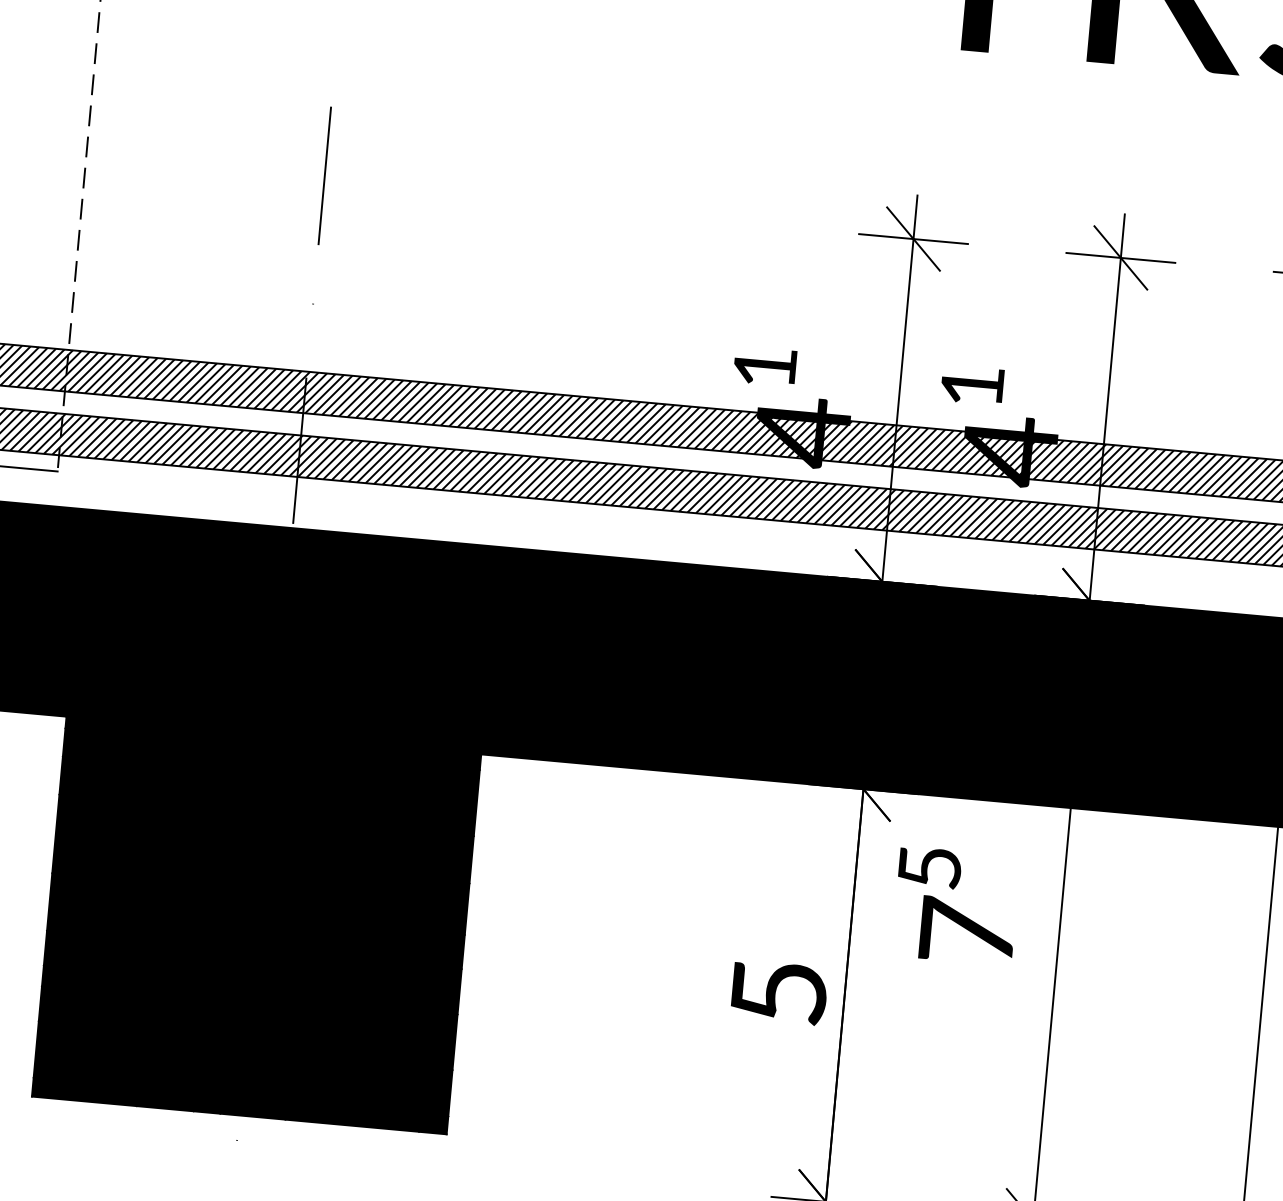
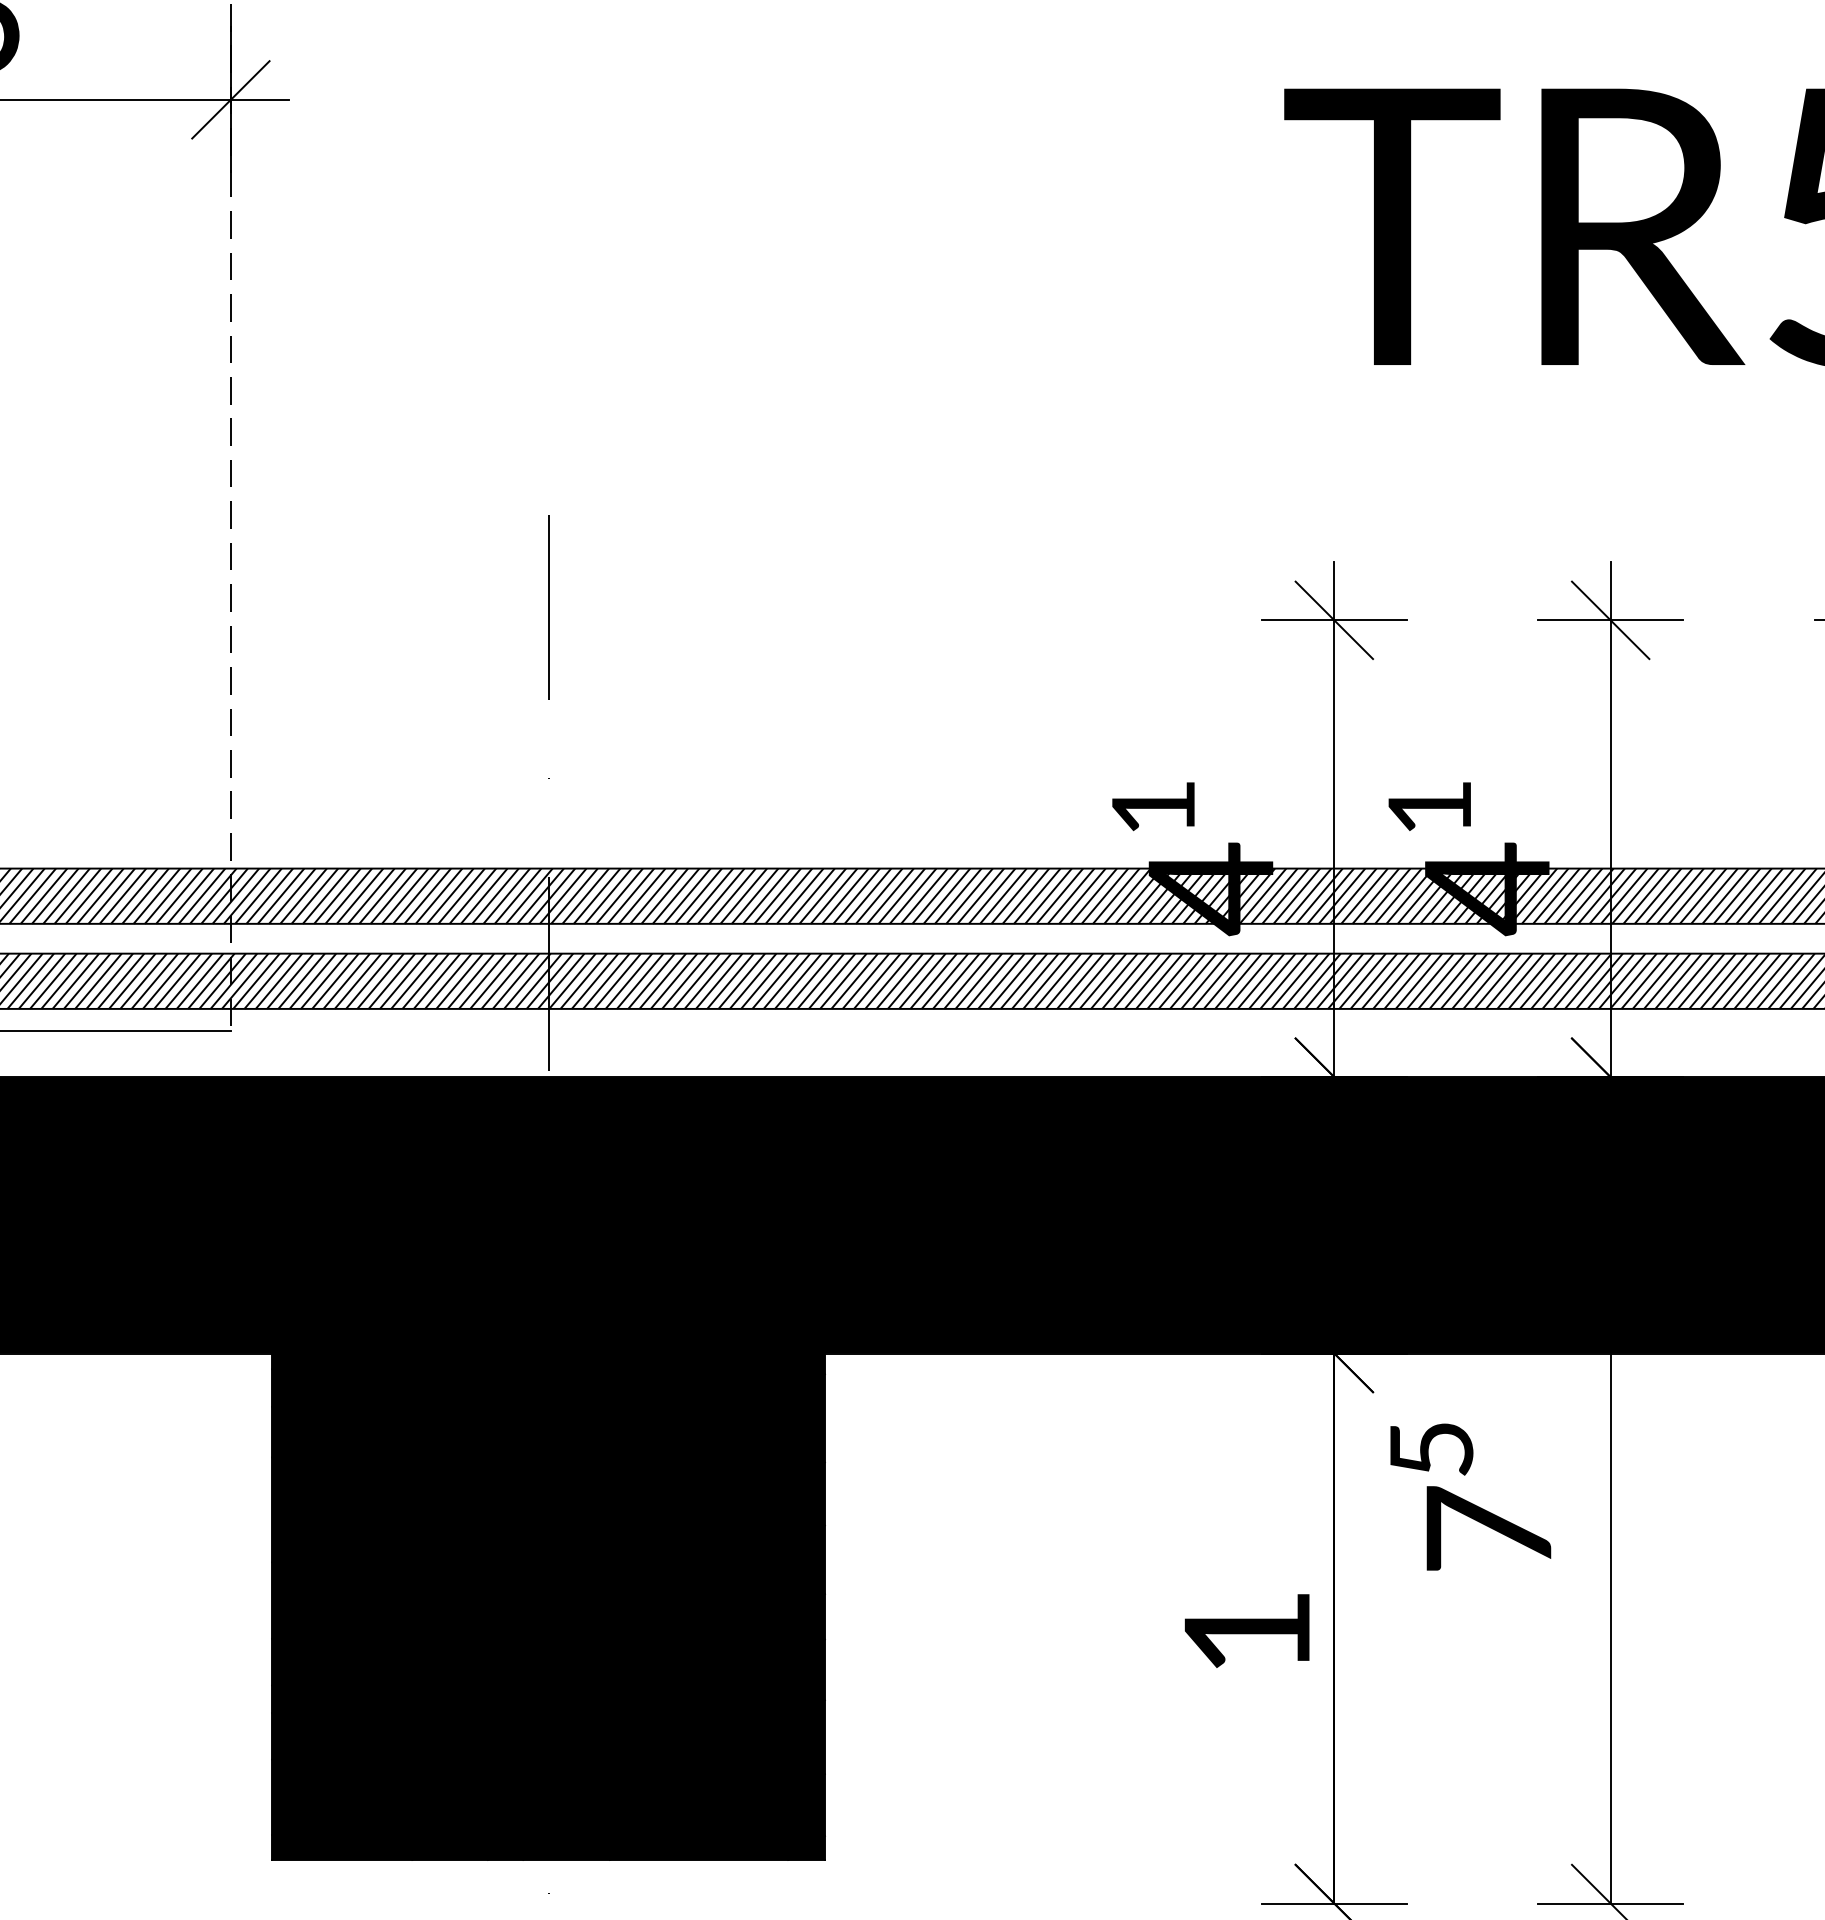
text: (779, 992) -> (1247, 1632), 5 -> 1

